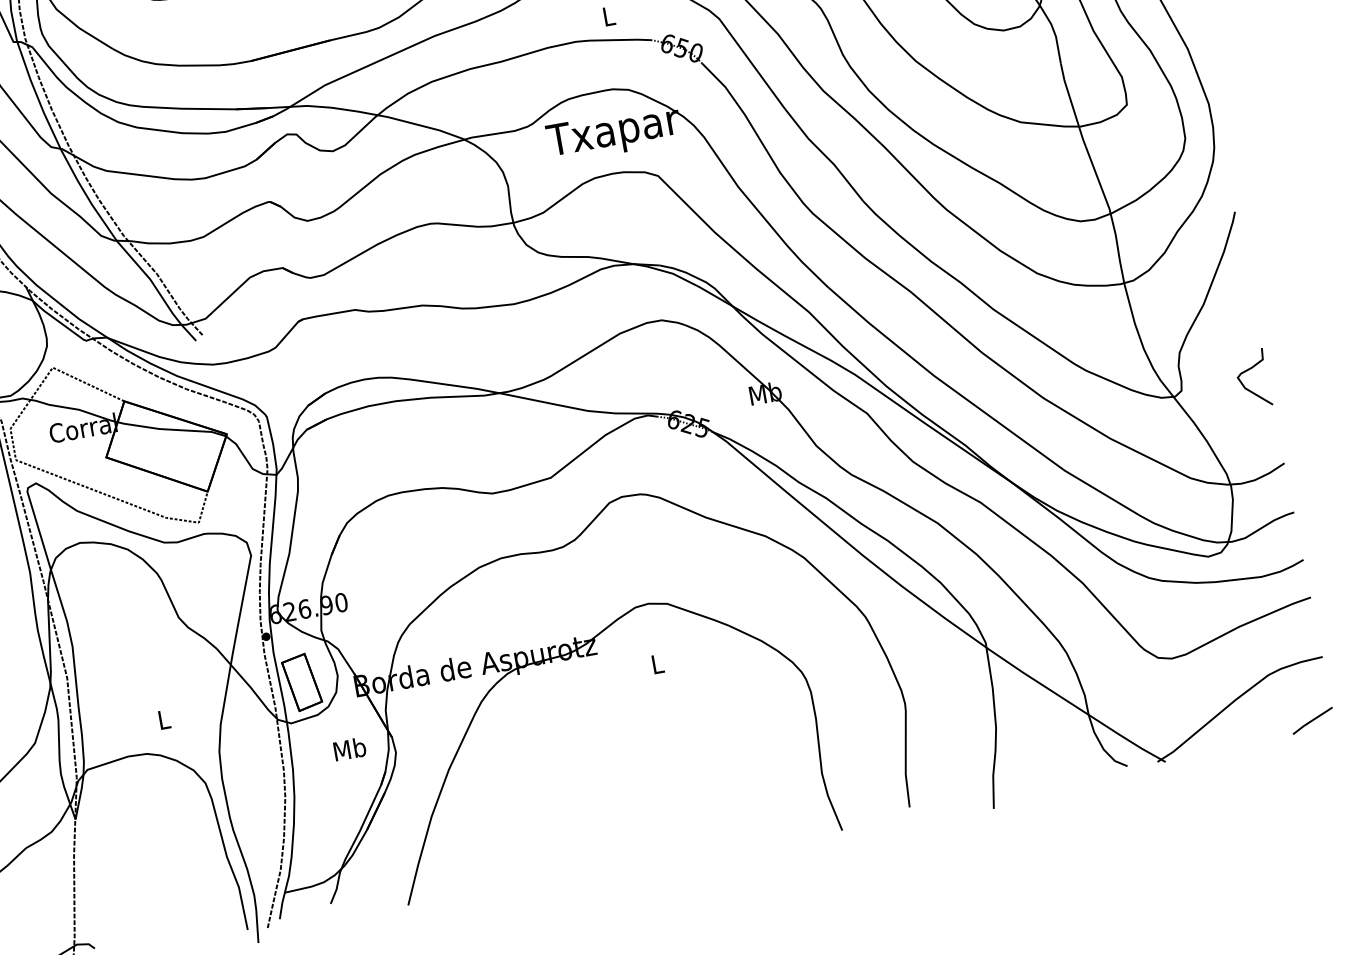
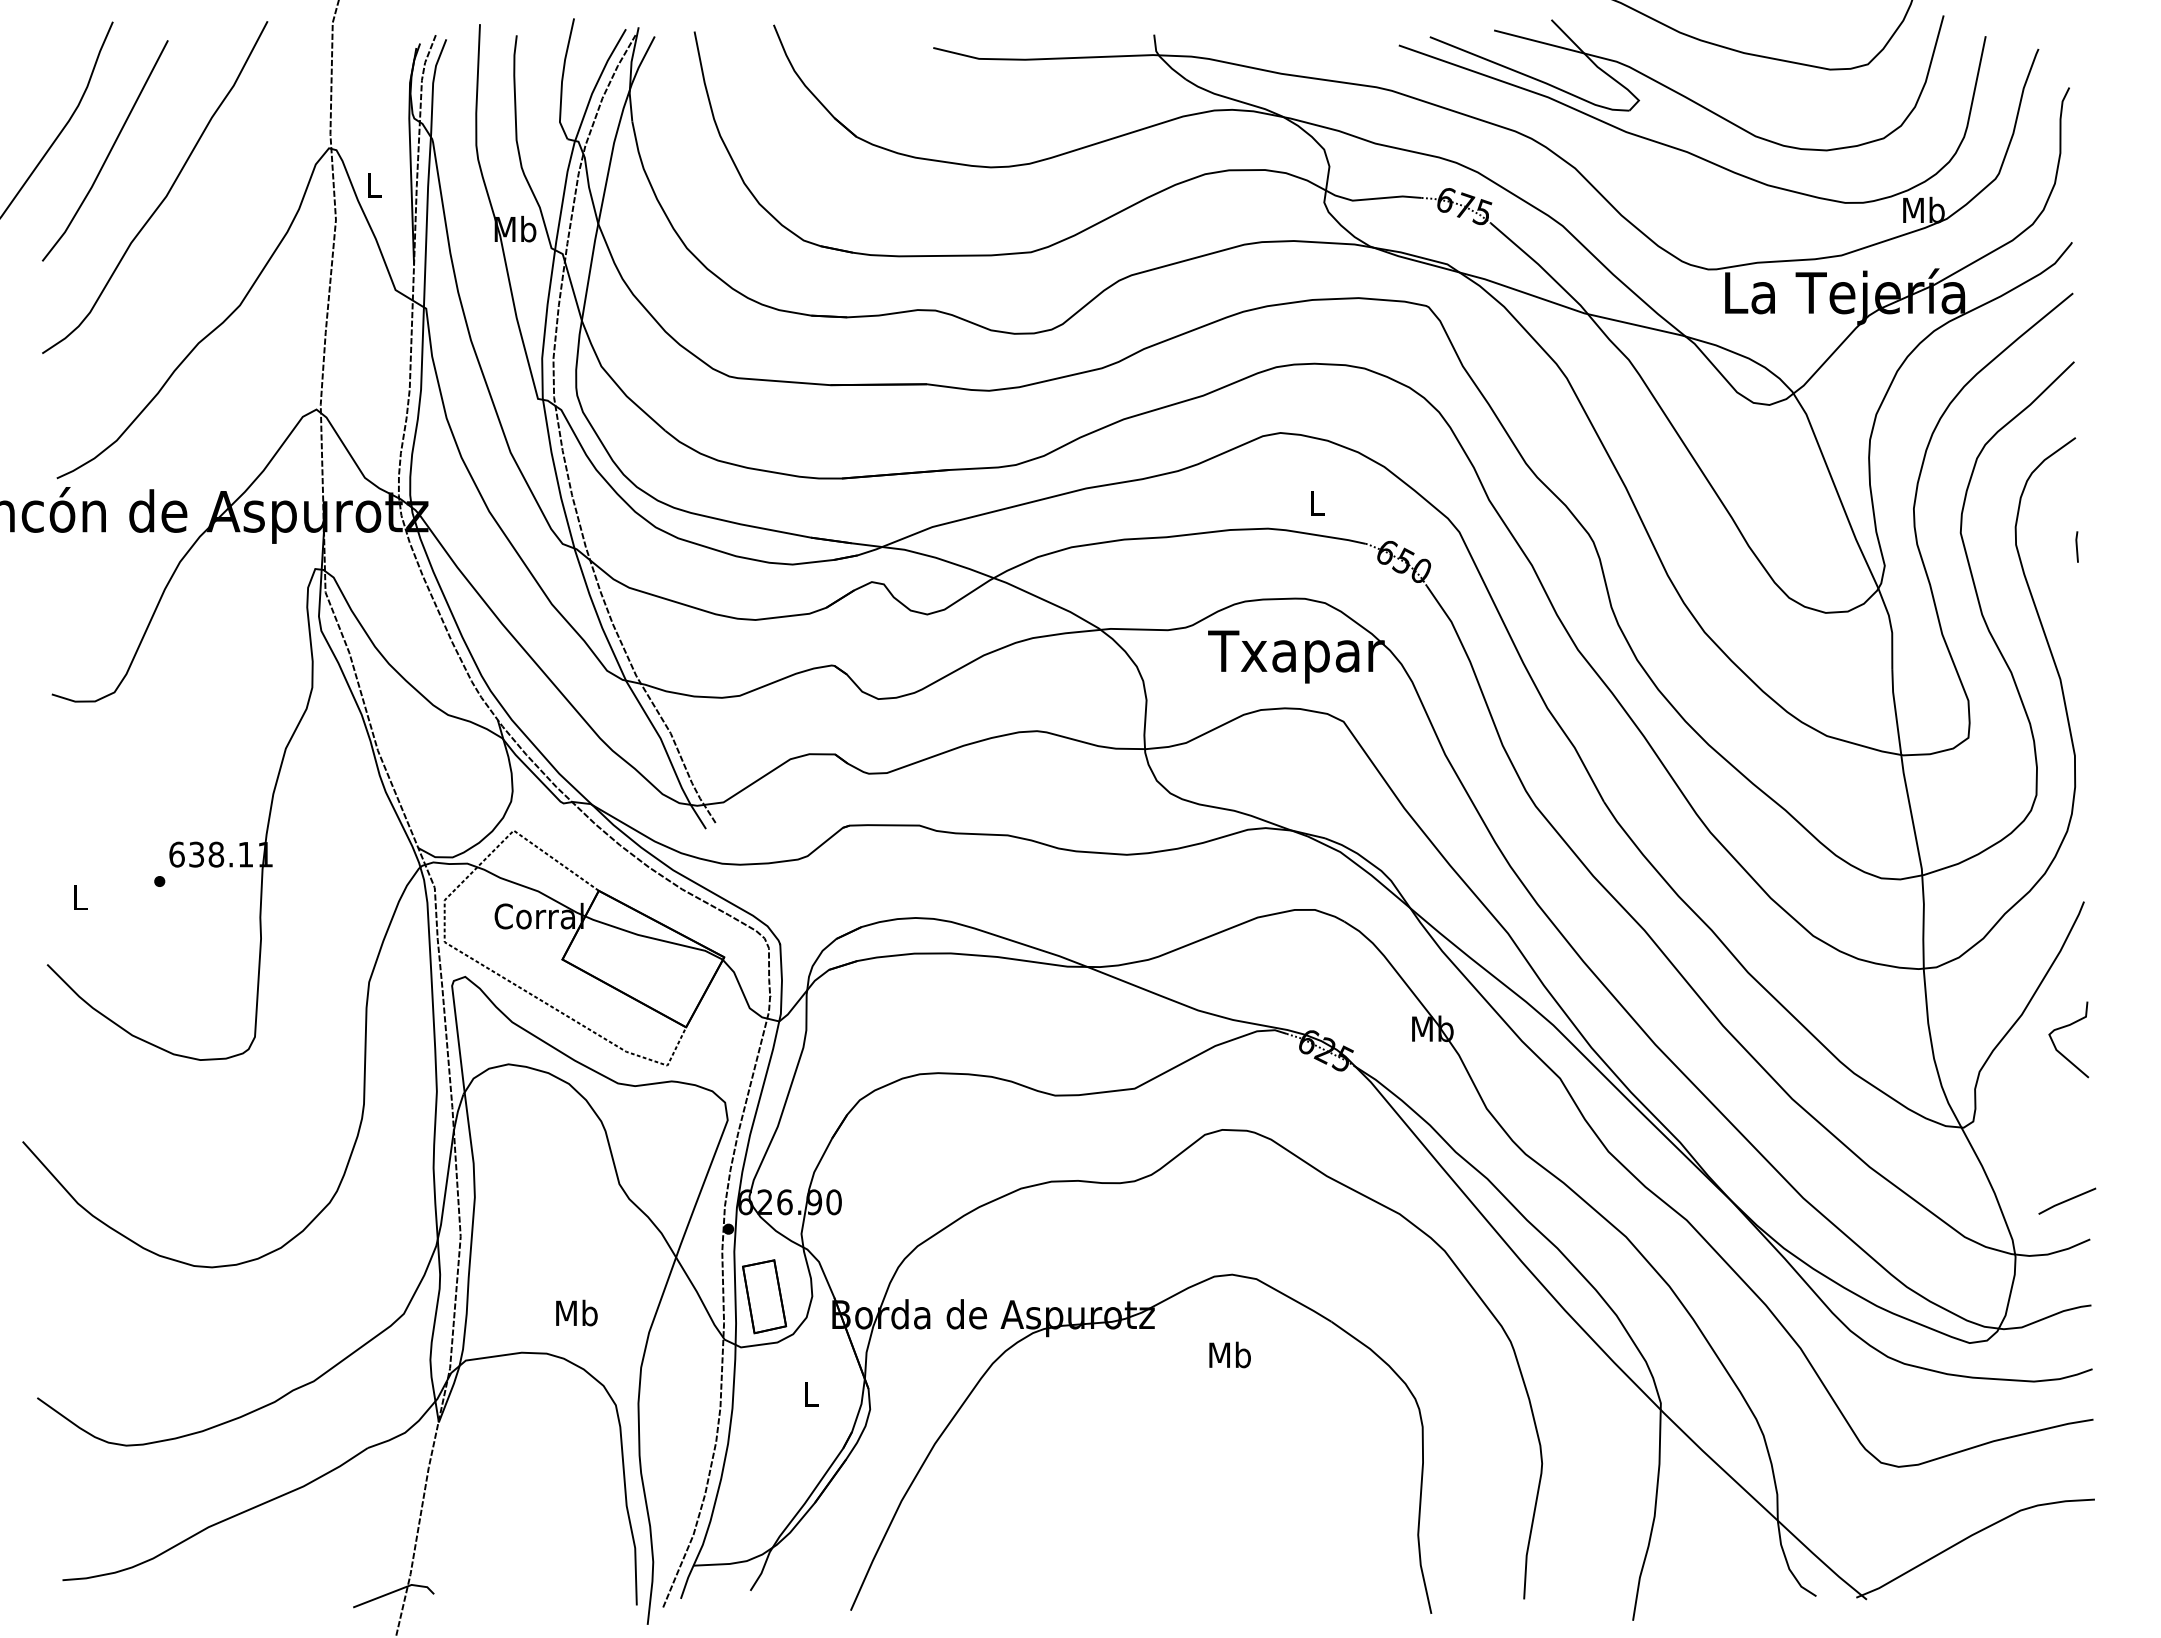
curve: (1248, 370) -> (2065, 1027), moved
text: (657, 663) -> (1229, 1354), L -> Mb
text: (163, 719) -> (576, 1312), L -> Mb
line: (1312, 720) -> (2067, 1200), moved
text: (349, 749) -> (810, 1394), Mb -> L

